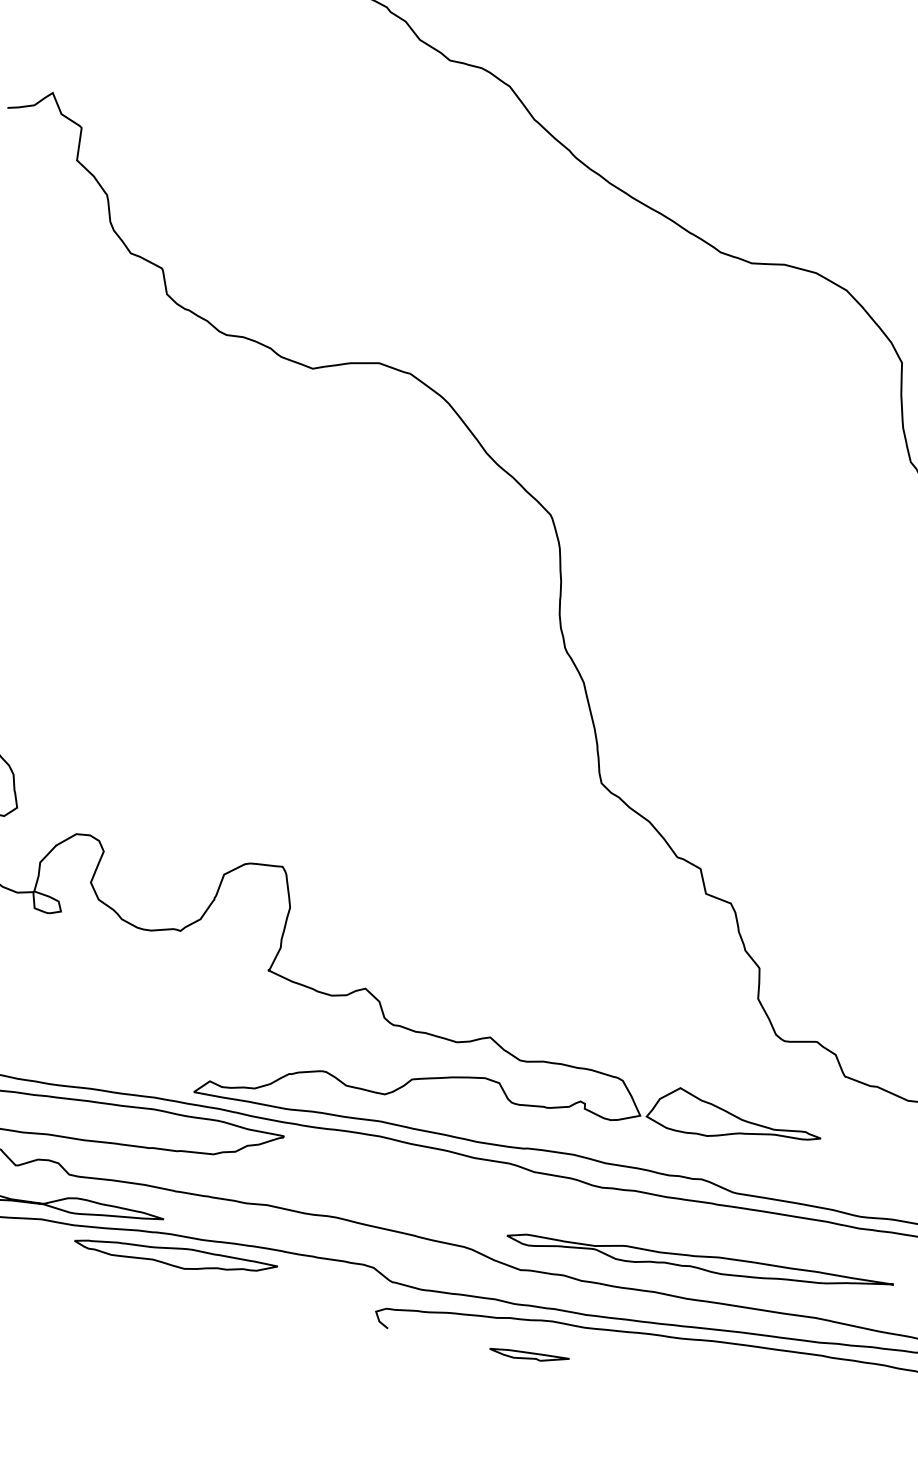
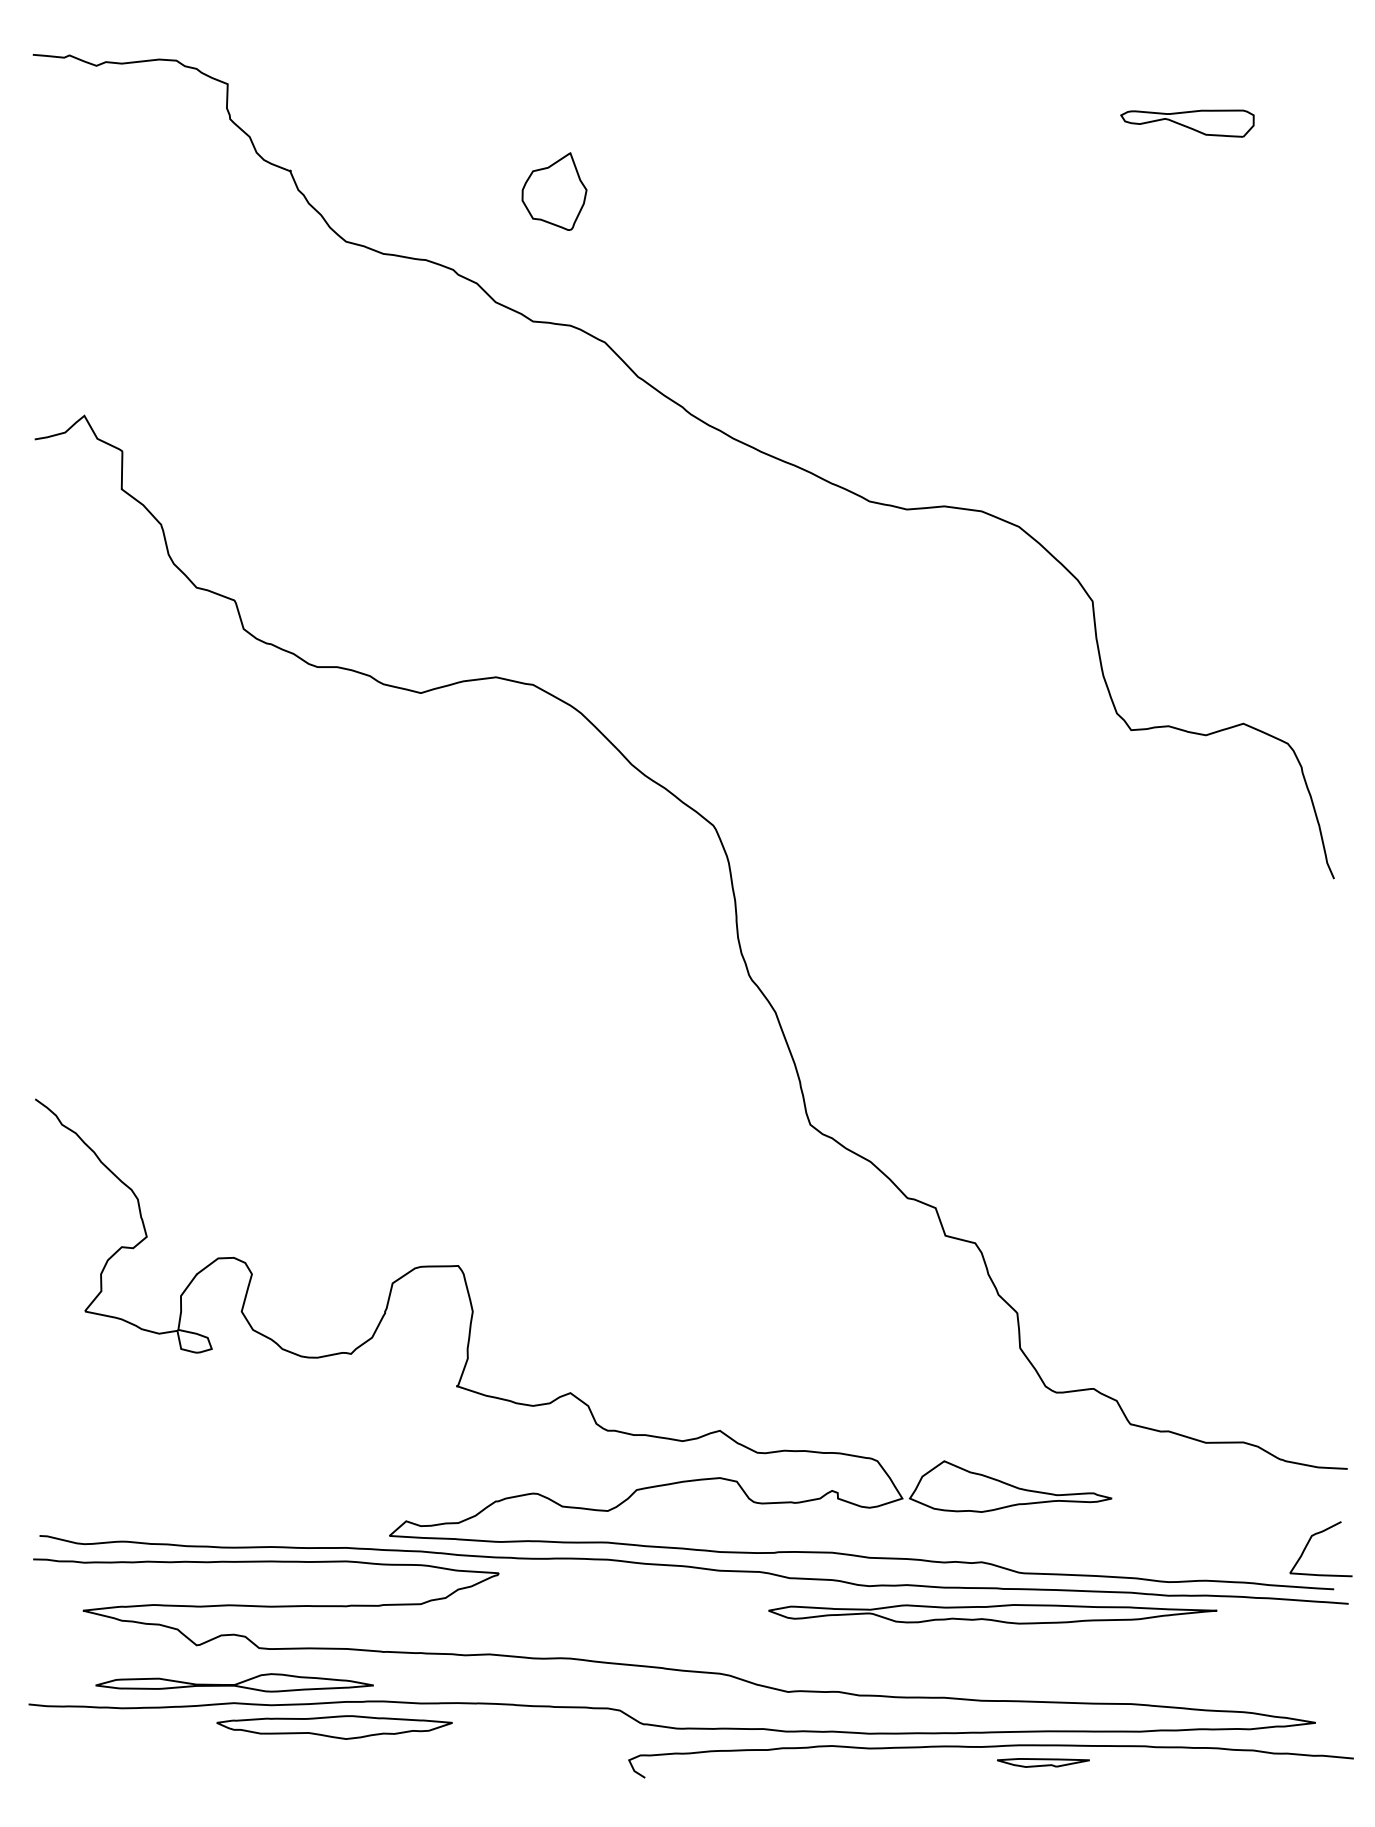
part: (175, 1257) -> (334, 1727), moved
part: (699, 1263) -> (992, 1614), moved
part: (529, 1355) -> (1043, 1762), moved

